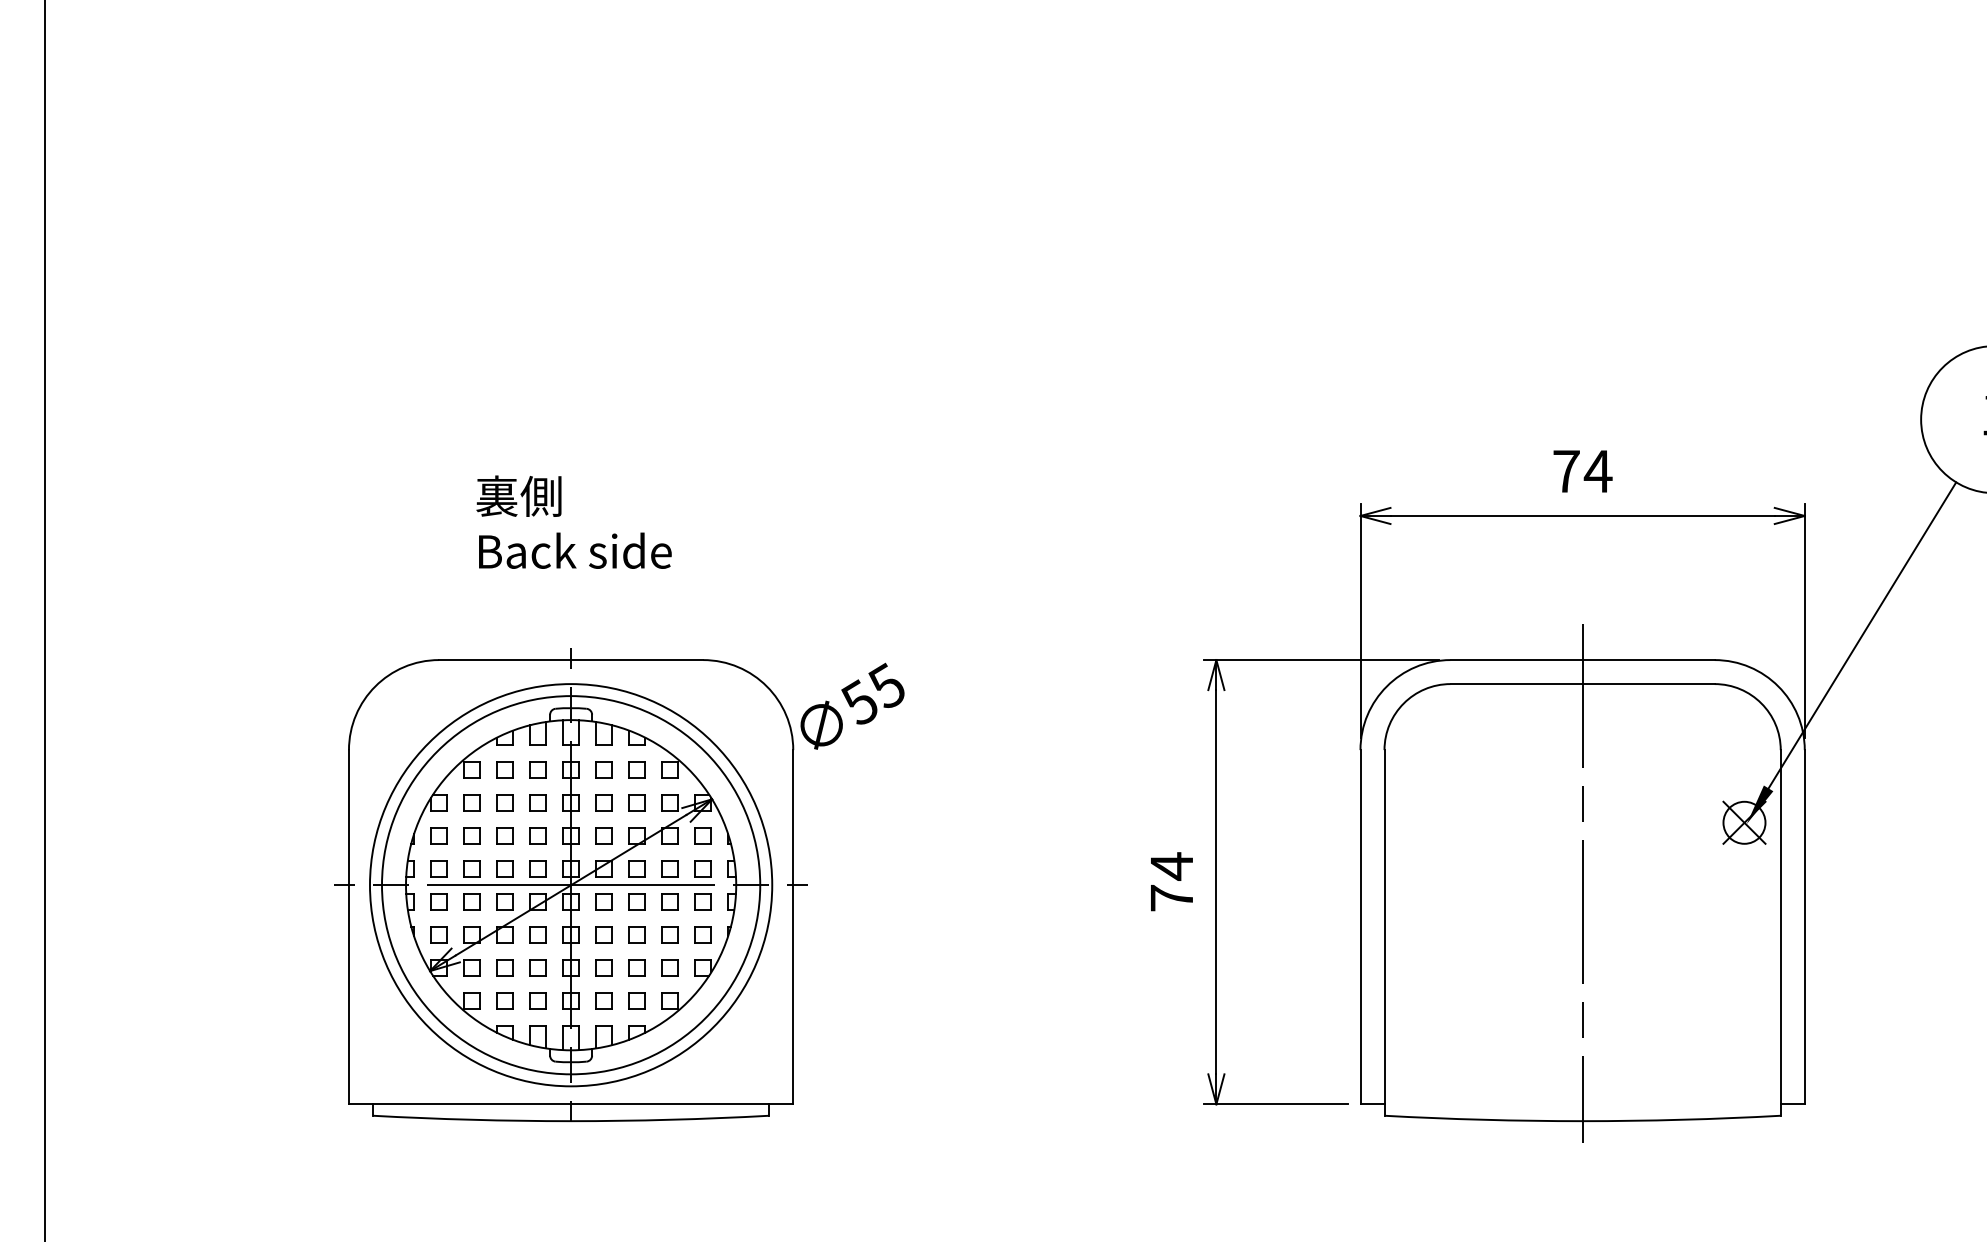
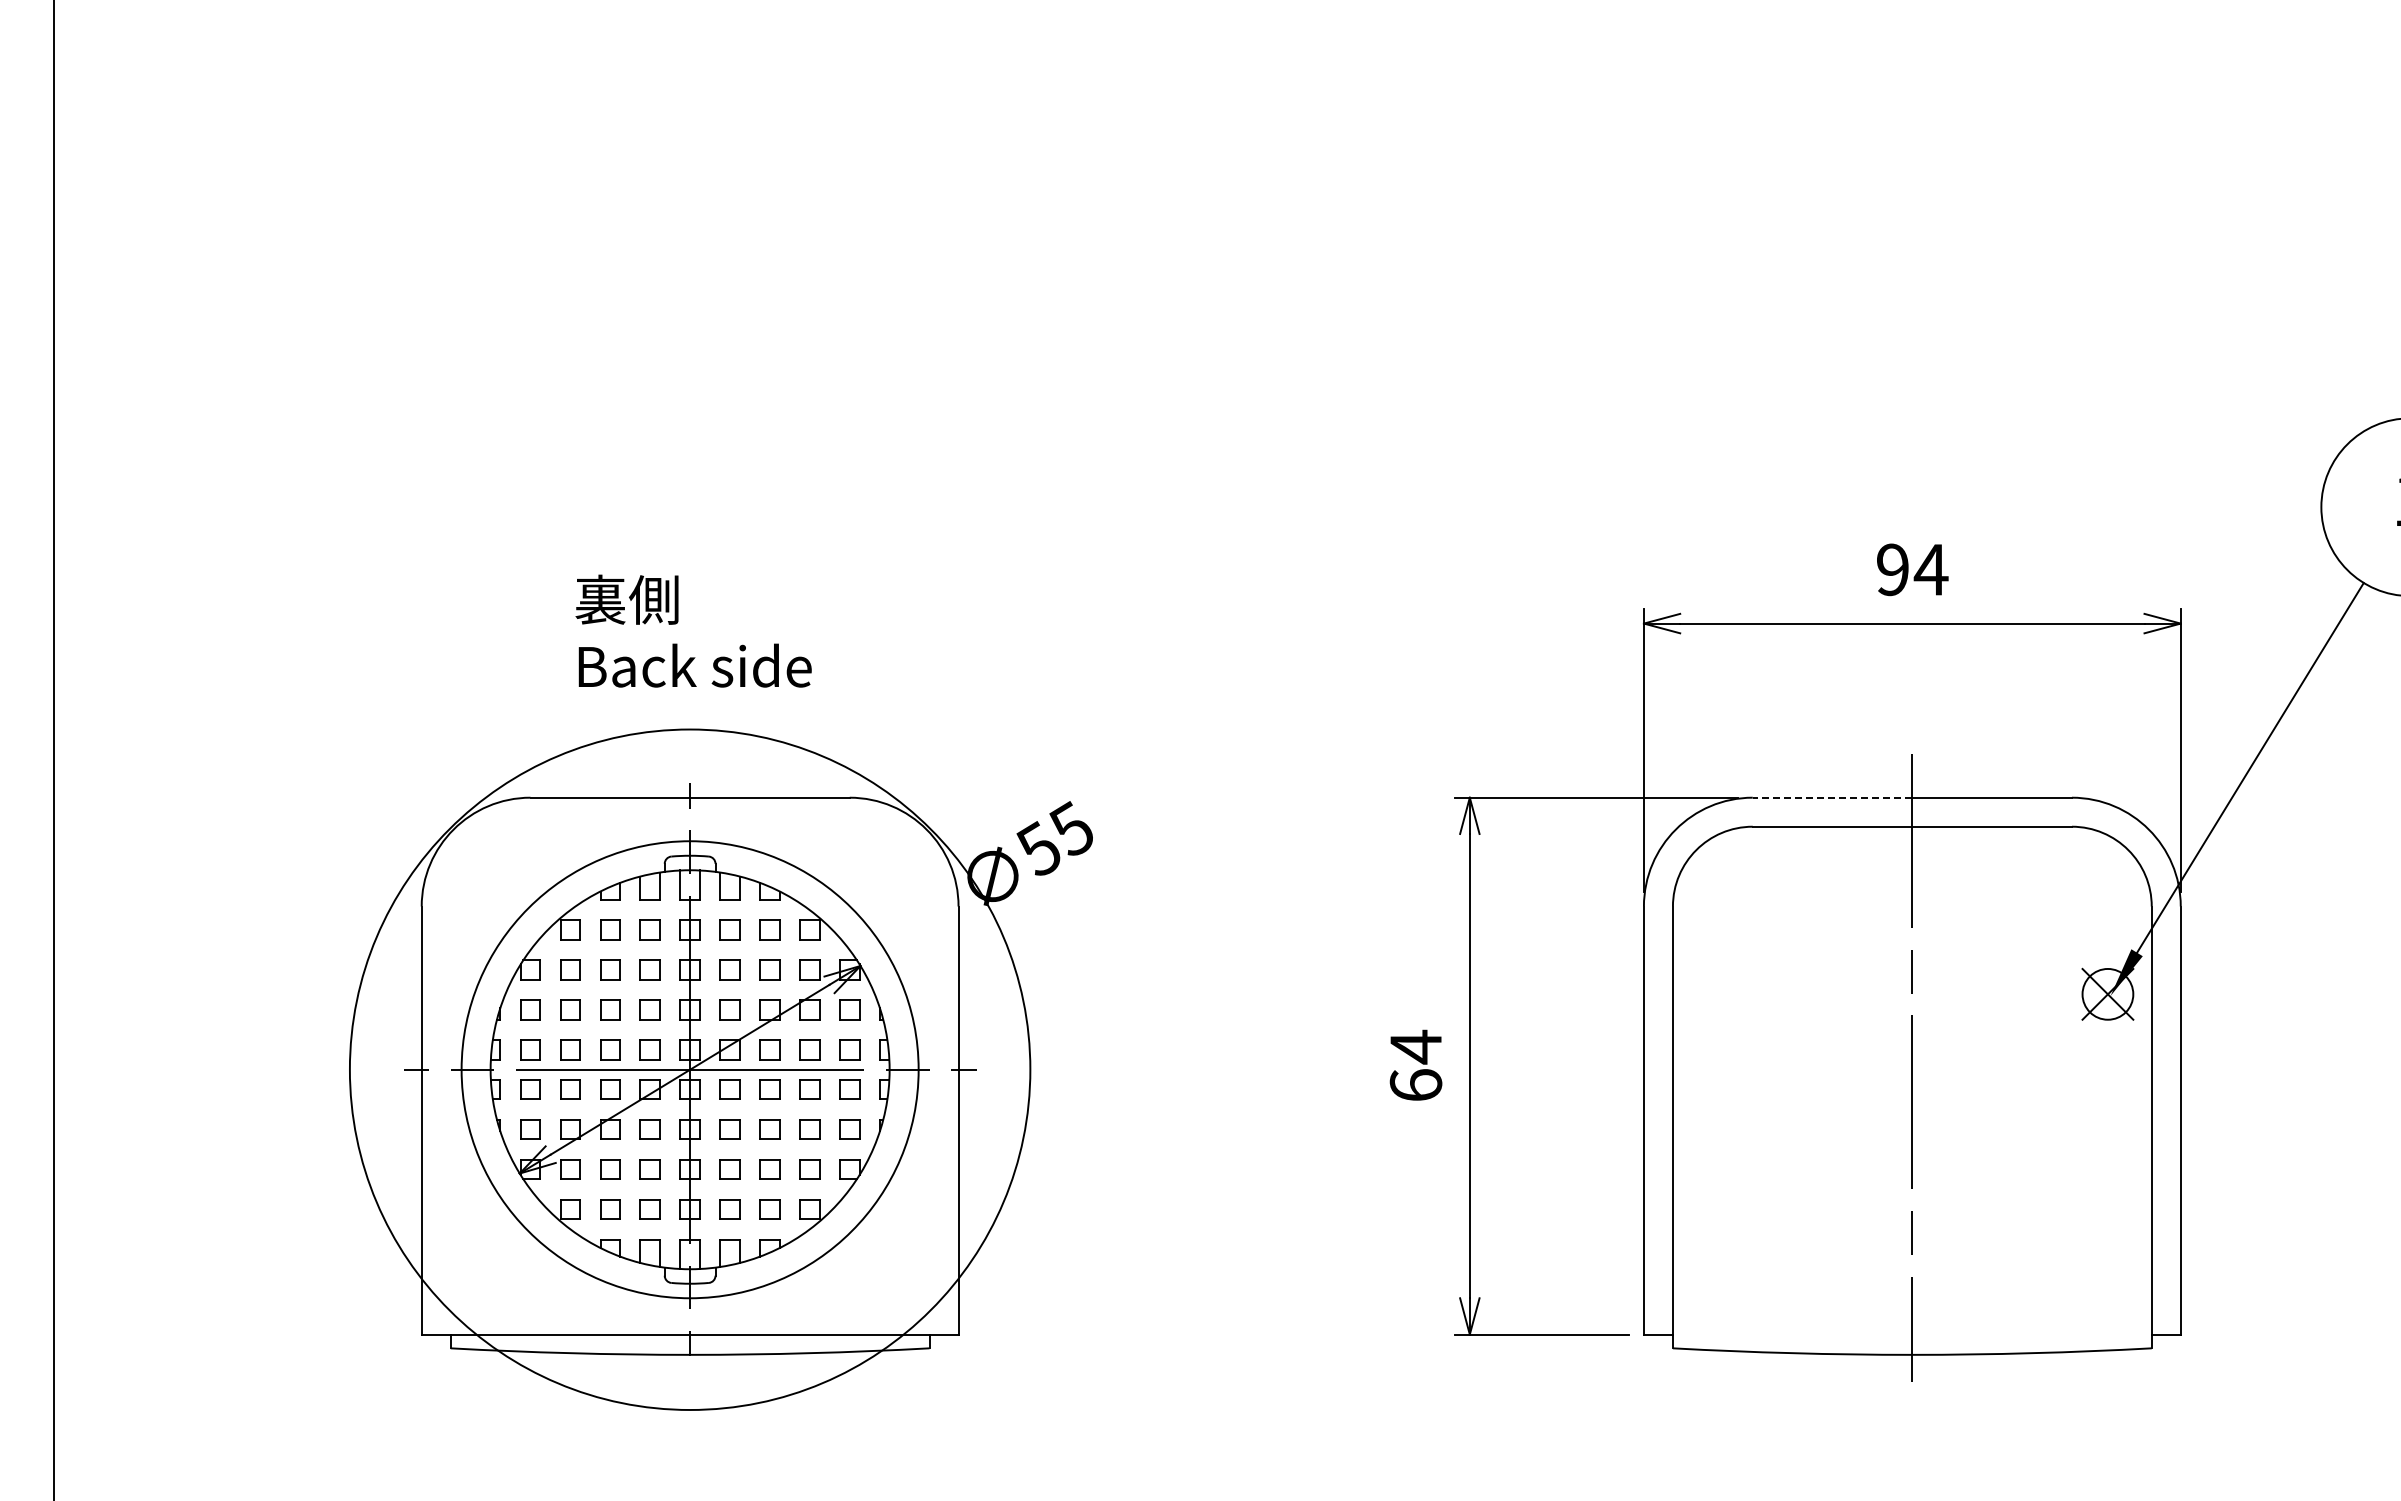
text: (1567, 471) -> (1893, 569), 74 -> 94
line: (1516, 659) -> (1832, 797), solid -> dashed
circle: (571, 885) -> (690, 1069), size x1.4
text: (1171, 898) -> (1415, 1085), 74 -> 64

